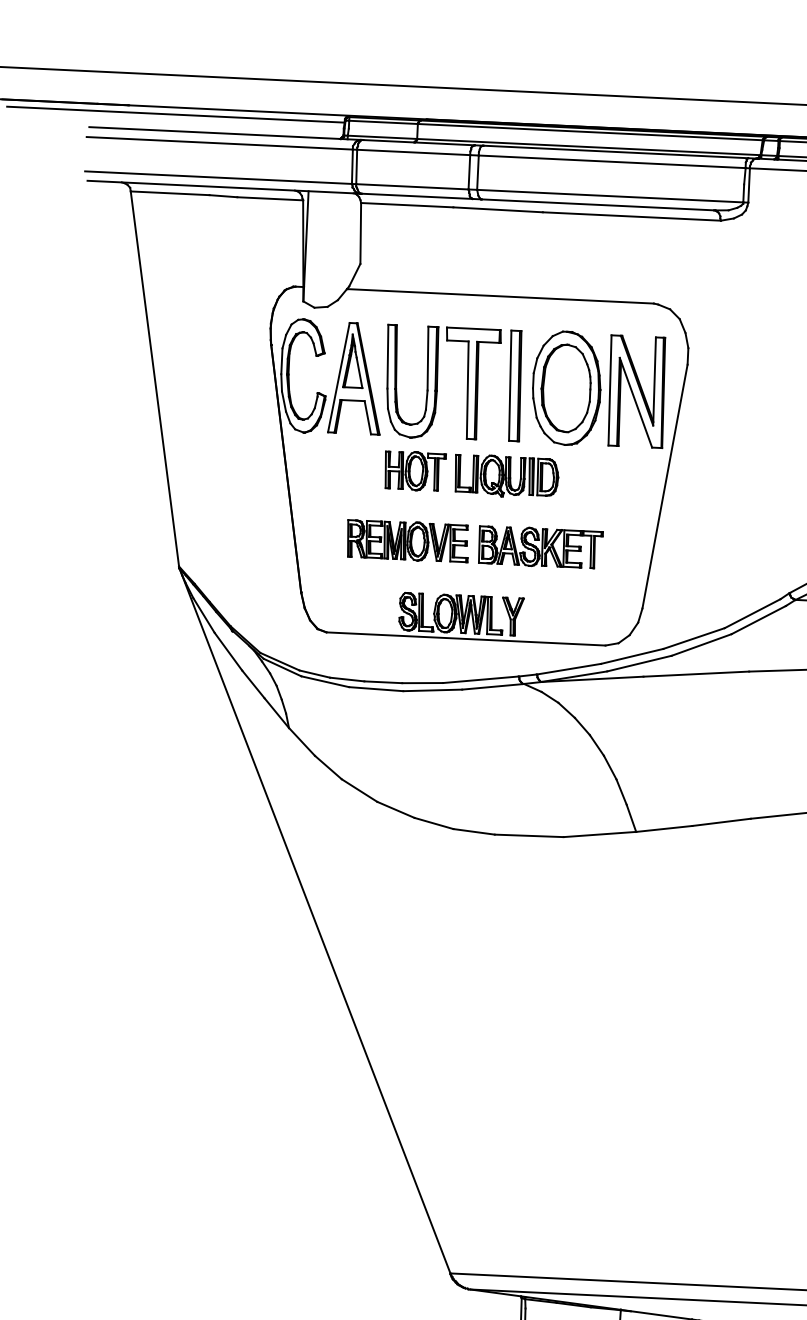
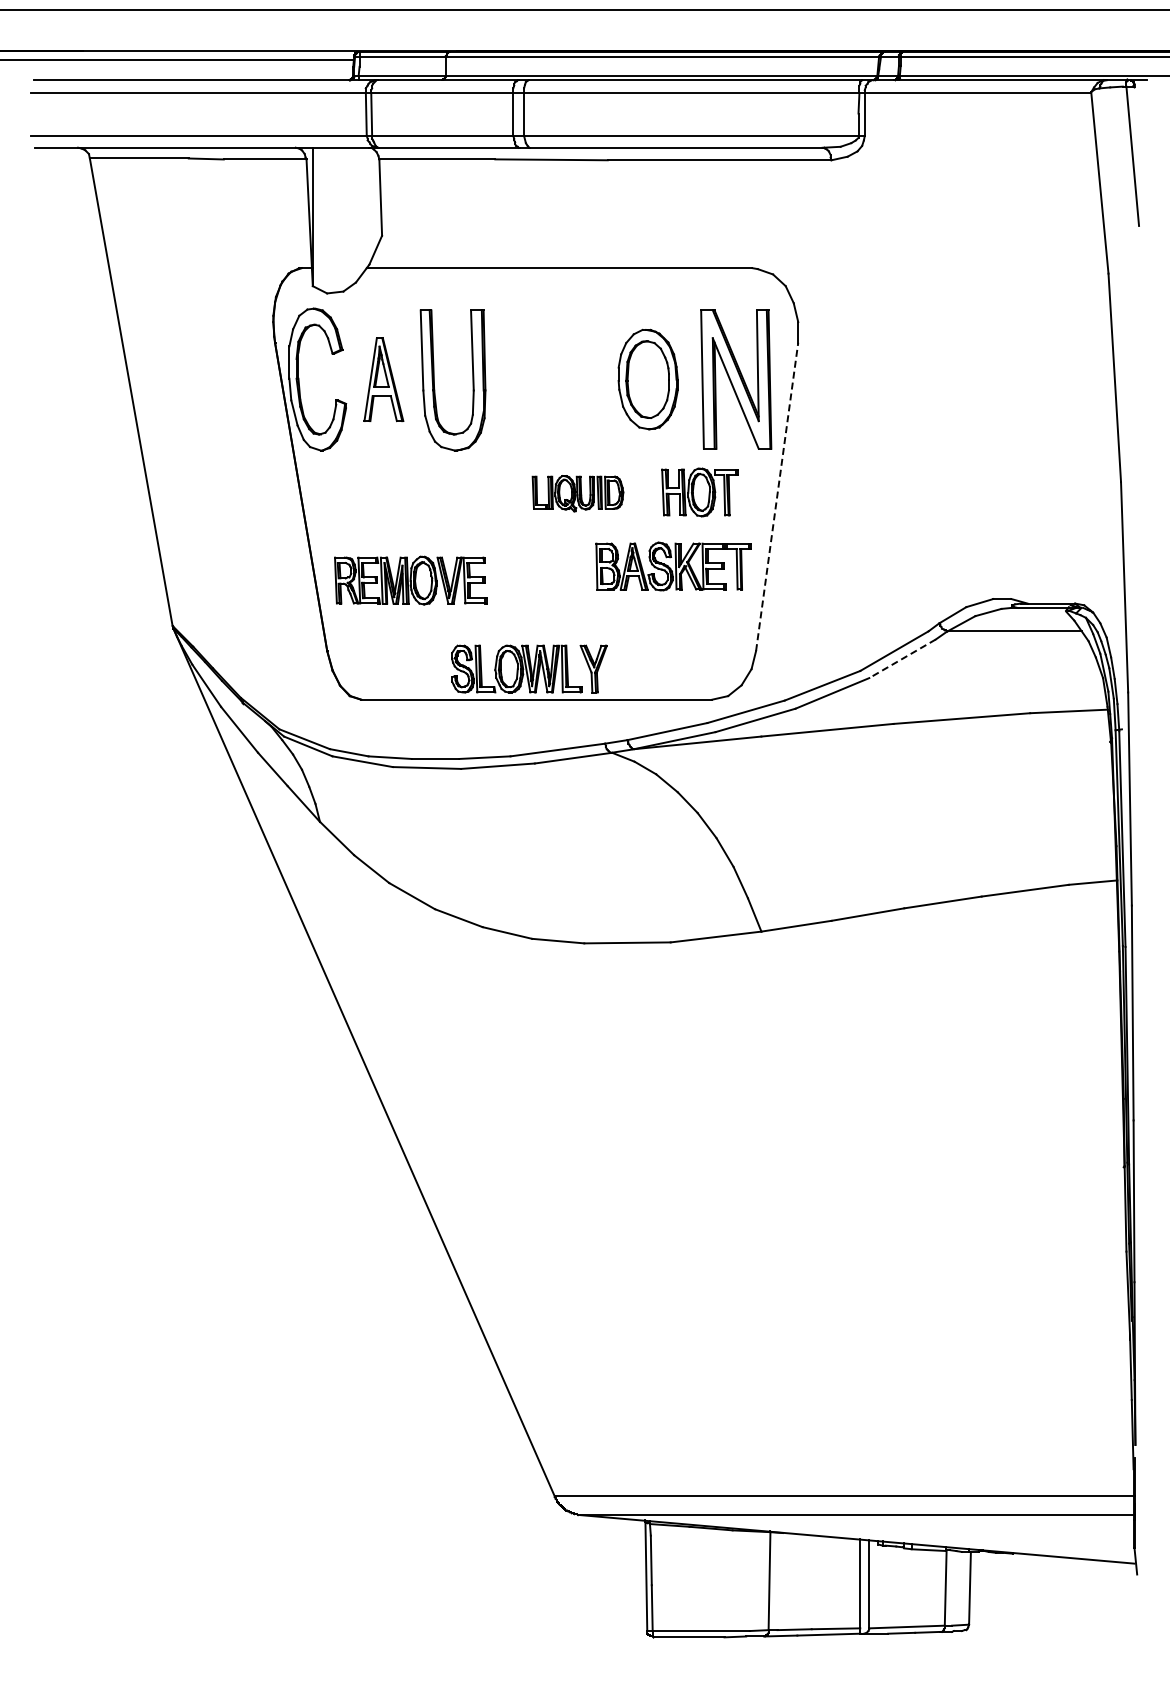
part: (356, 378) -> (383, 379), size x0.6
part: (471, 383) -> (528, 379), removed
part: (515, 385) -> (583, 379), removed
part: (567, 388) -> (648, 379), size x0.7
part: (414, 471) -> (699, 492), moved
part: (506, 476) -> (577, 493), size x0.7
line: (665, 486) -> (777, 496), solid -> dashed
part: (407, 541) -> (410, 580), moved
part: (540, 547) -> (673, 566), moved
line: (758, 620) -> (902, 659), solid -> dashed

